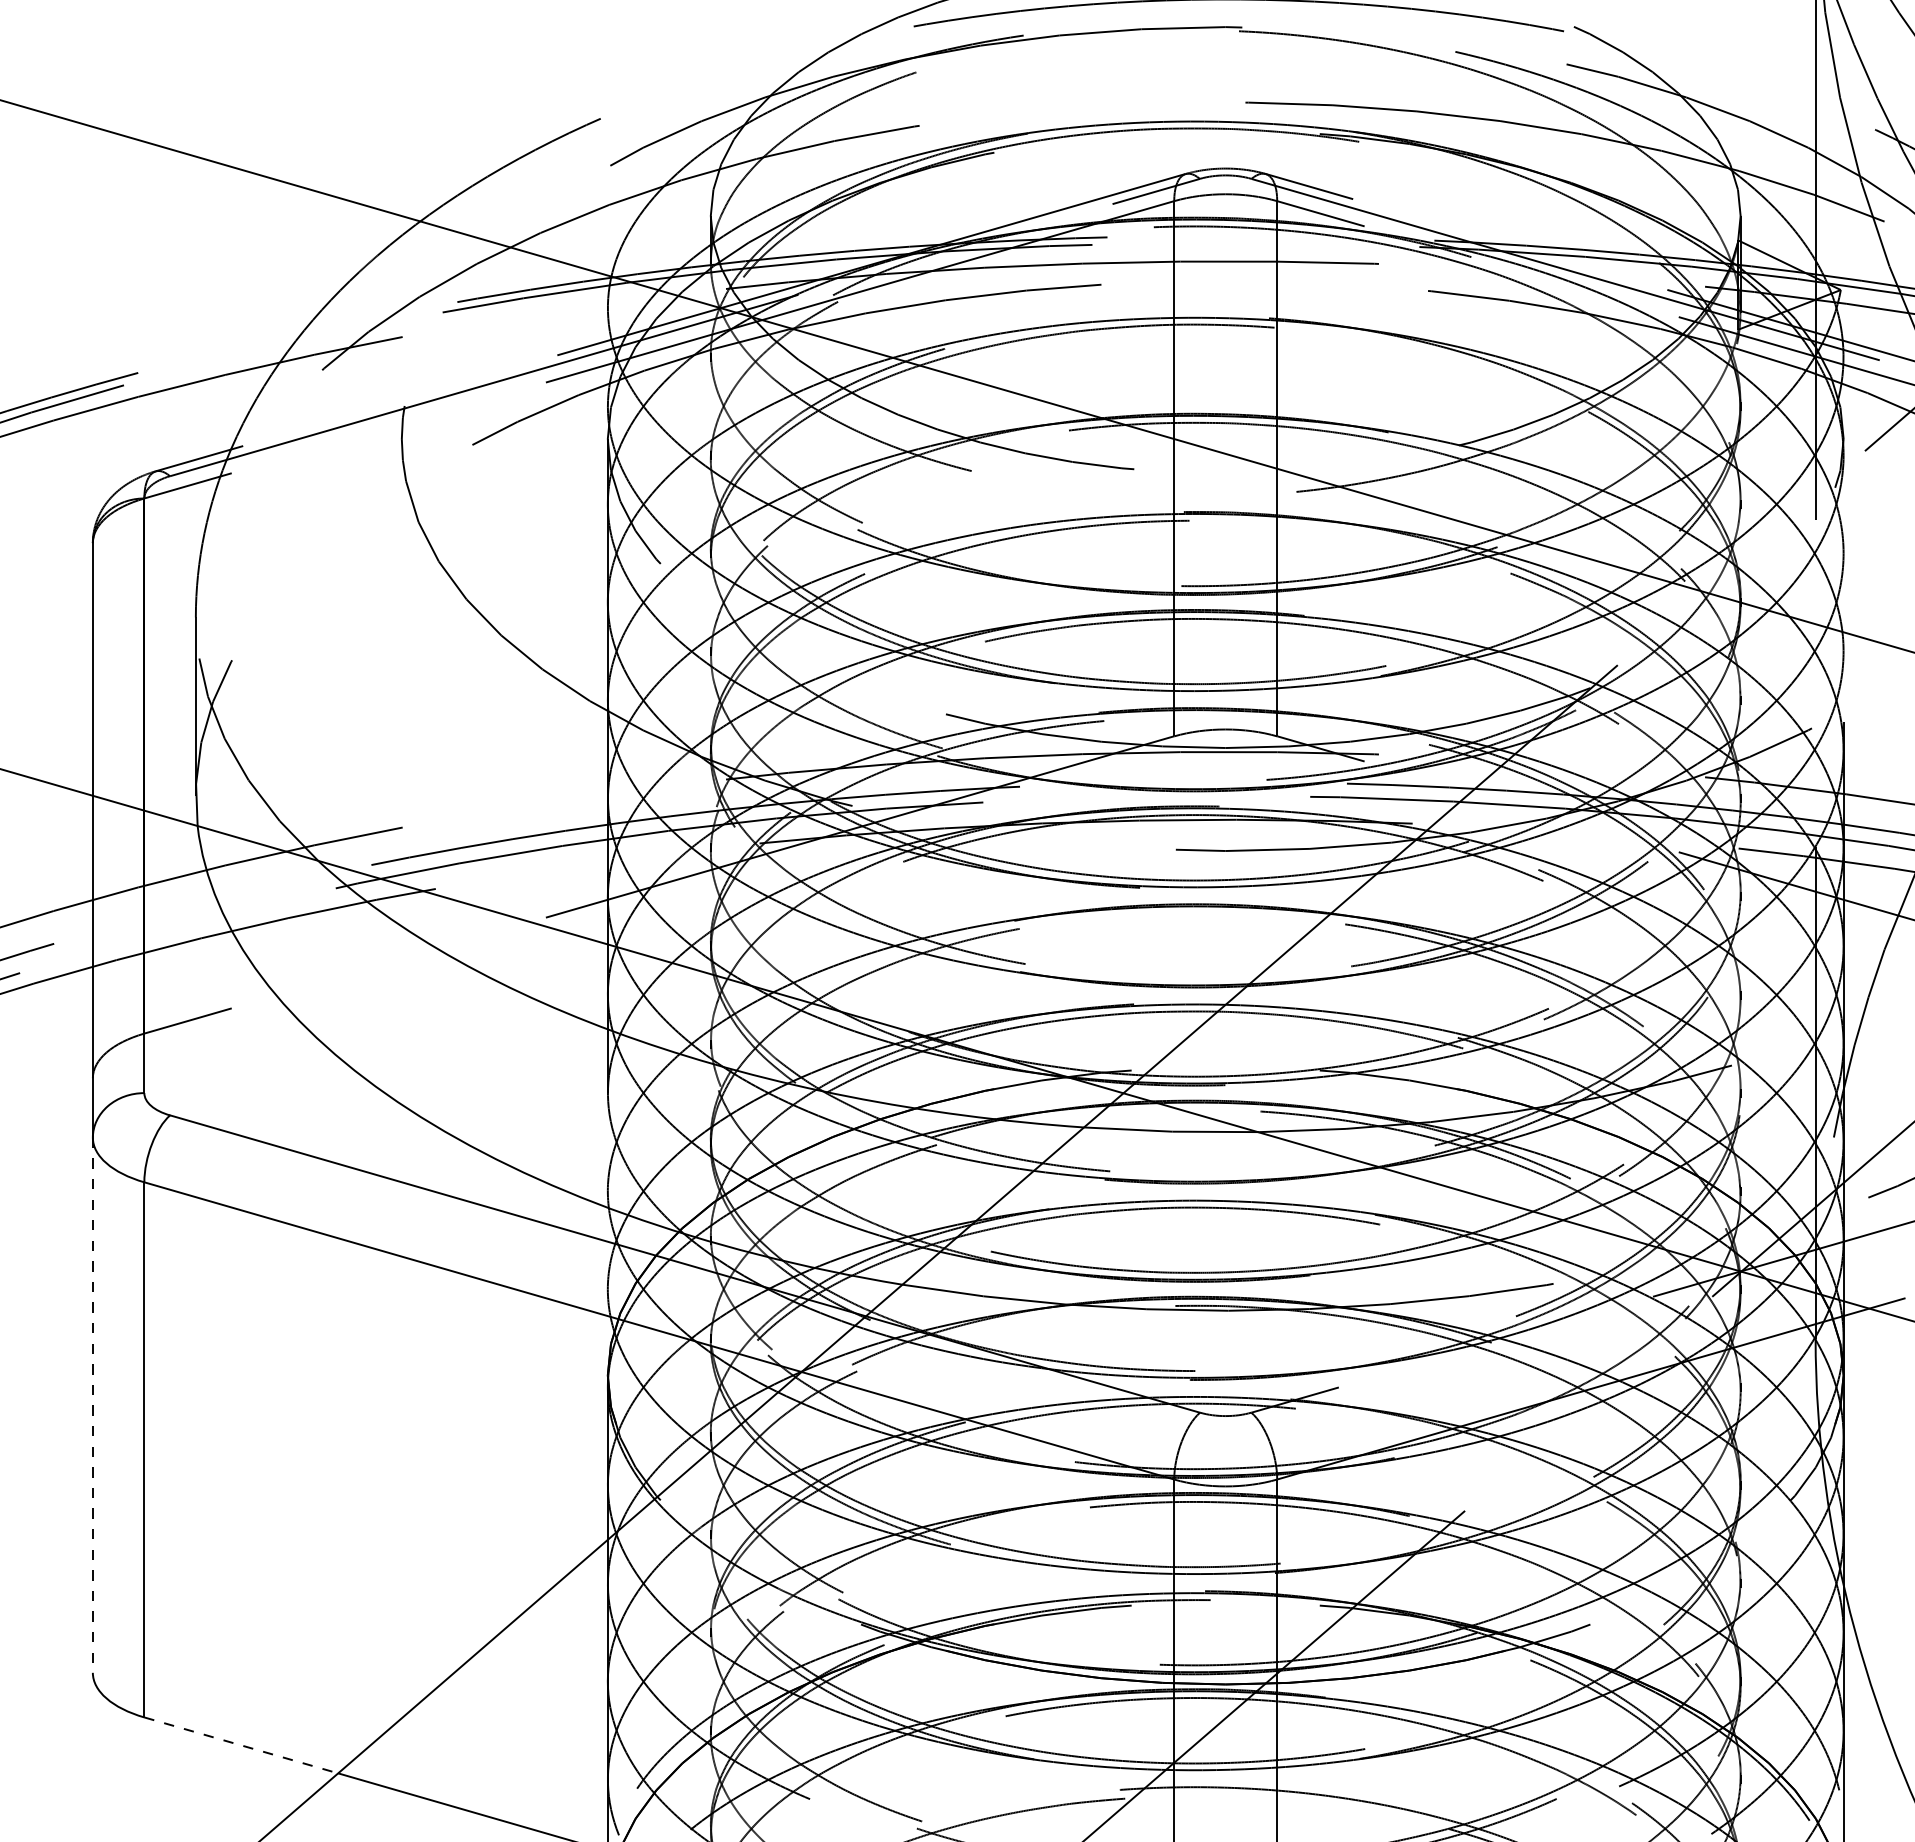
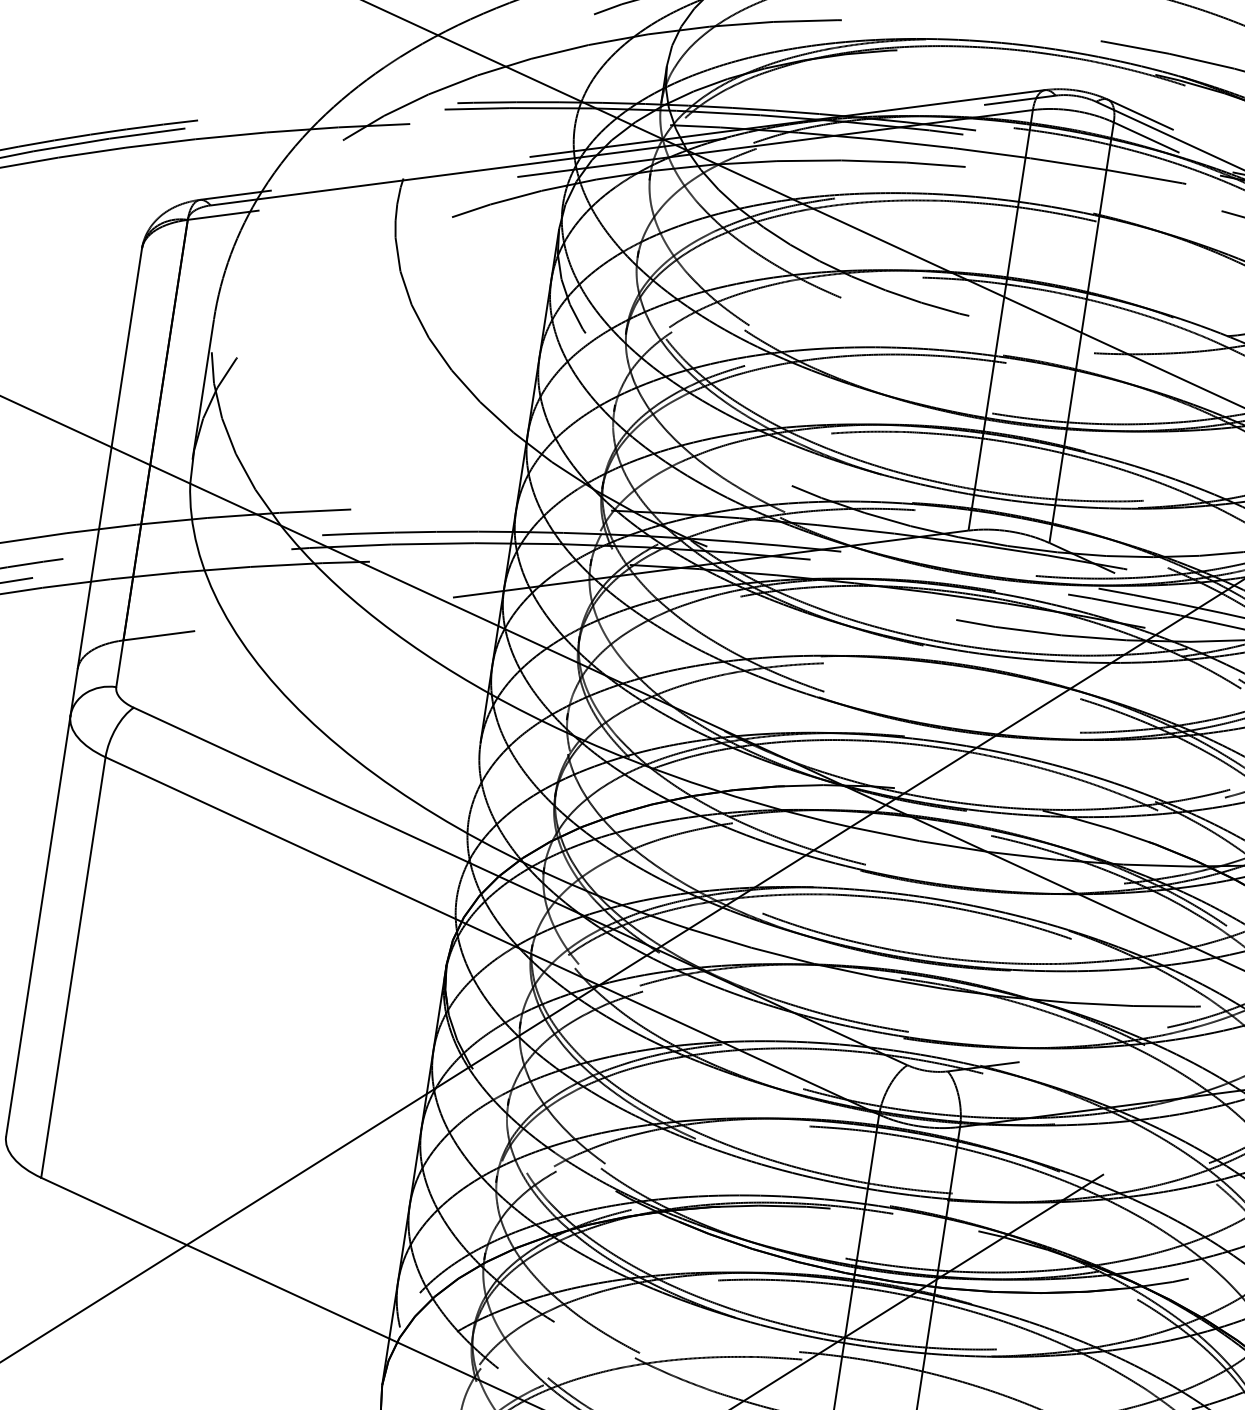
line: (92, 1405) -> (37, 926), dashed -> solid
line: (241, 1745) -> (114, 1211), dashed -> solid

